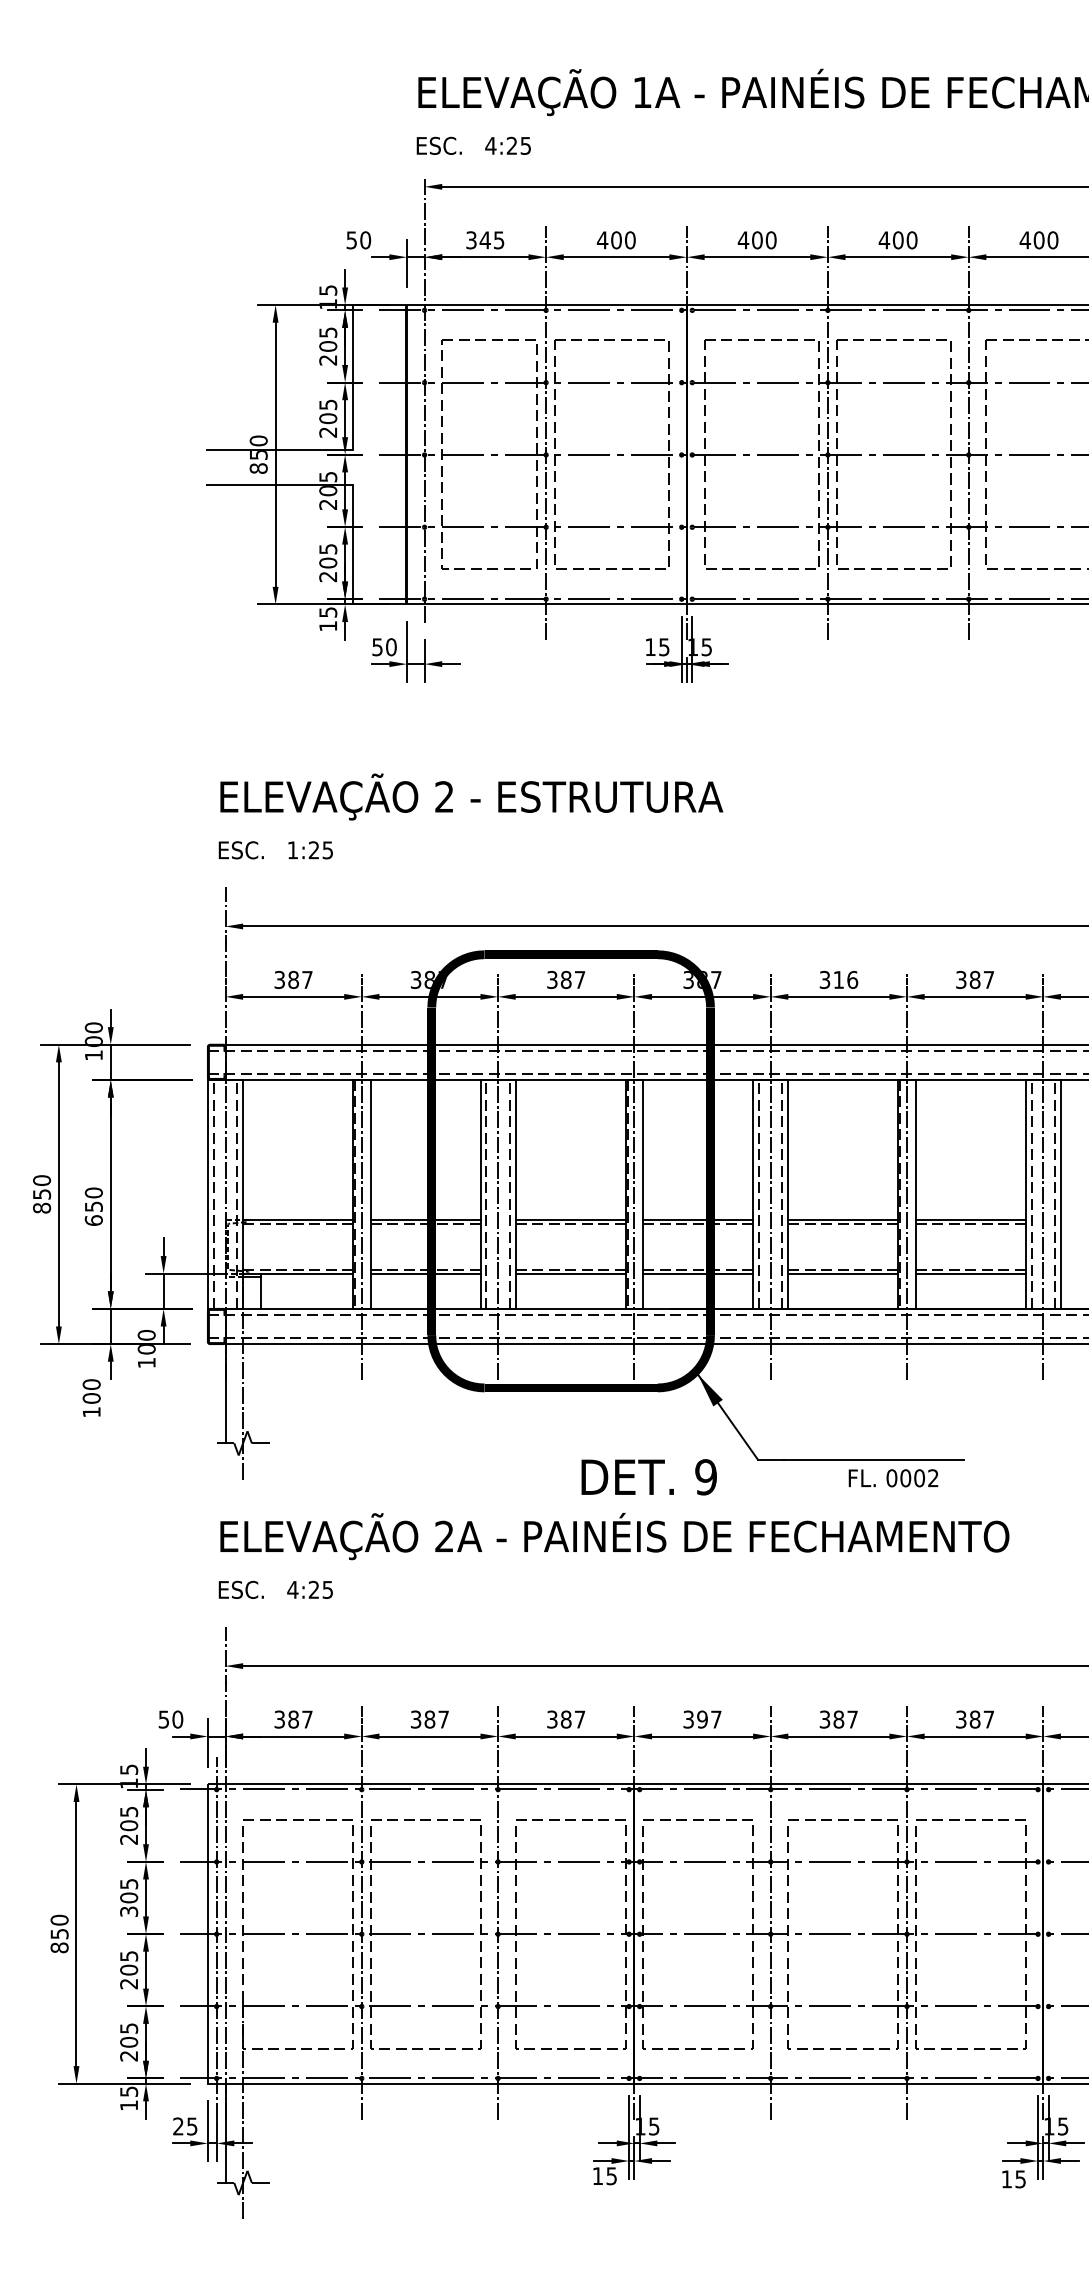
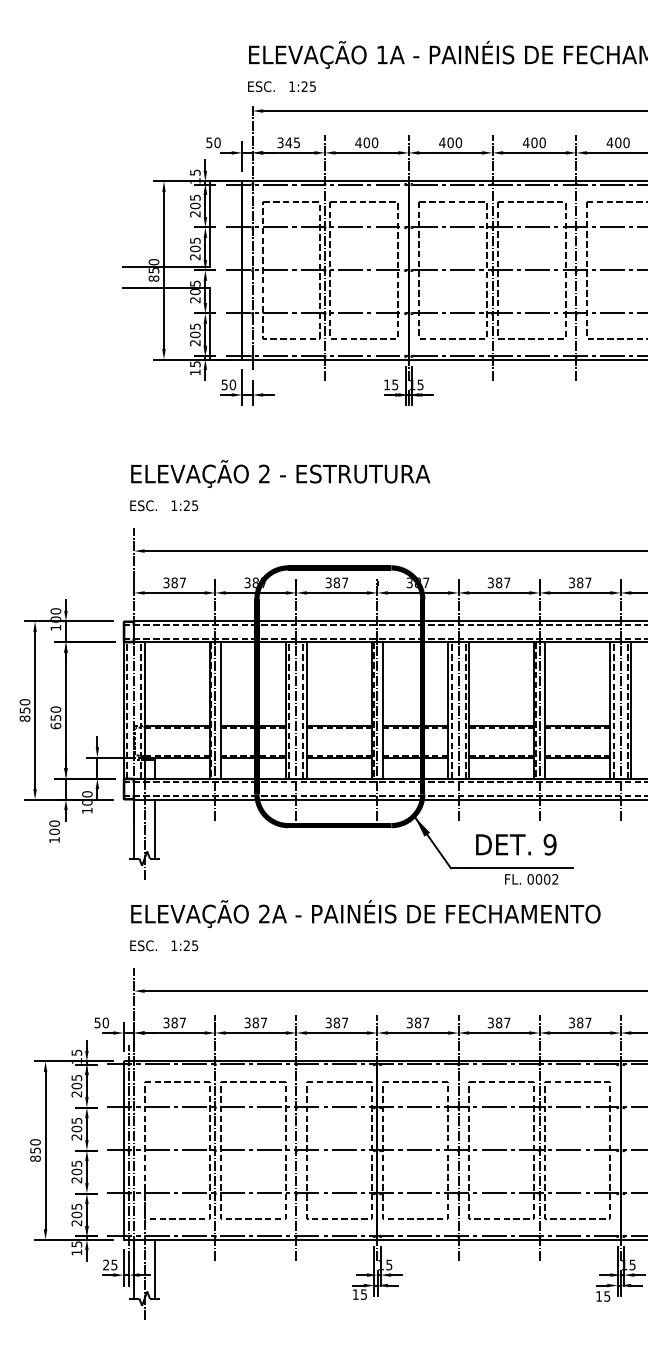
text: (489, 145) -> (291, 86), 4:25 -> 1:25
text: (846, 979) -> (503, 582), 316 -> 387
line: (261, 1392) -> (155, 828), added
text: (649, 1476) -> (516, 844), moved
text: (291, 1589) -> (173, 945), 4:25 -> 1:25
text: (701, 1718) -> (417, 1022), 397 -> 387
text: (130, 1912) -> (77, 1137), 305 -> 205
line: (261, 2132) -> (155, 1268), added

